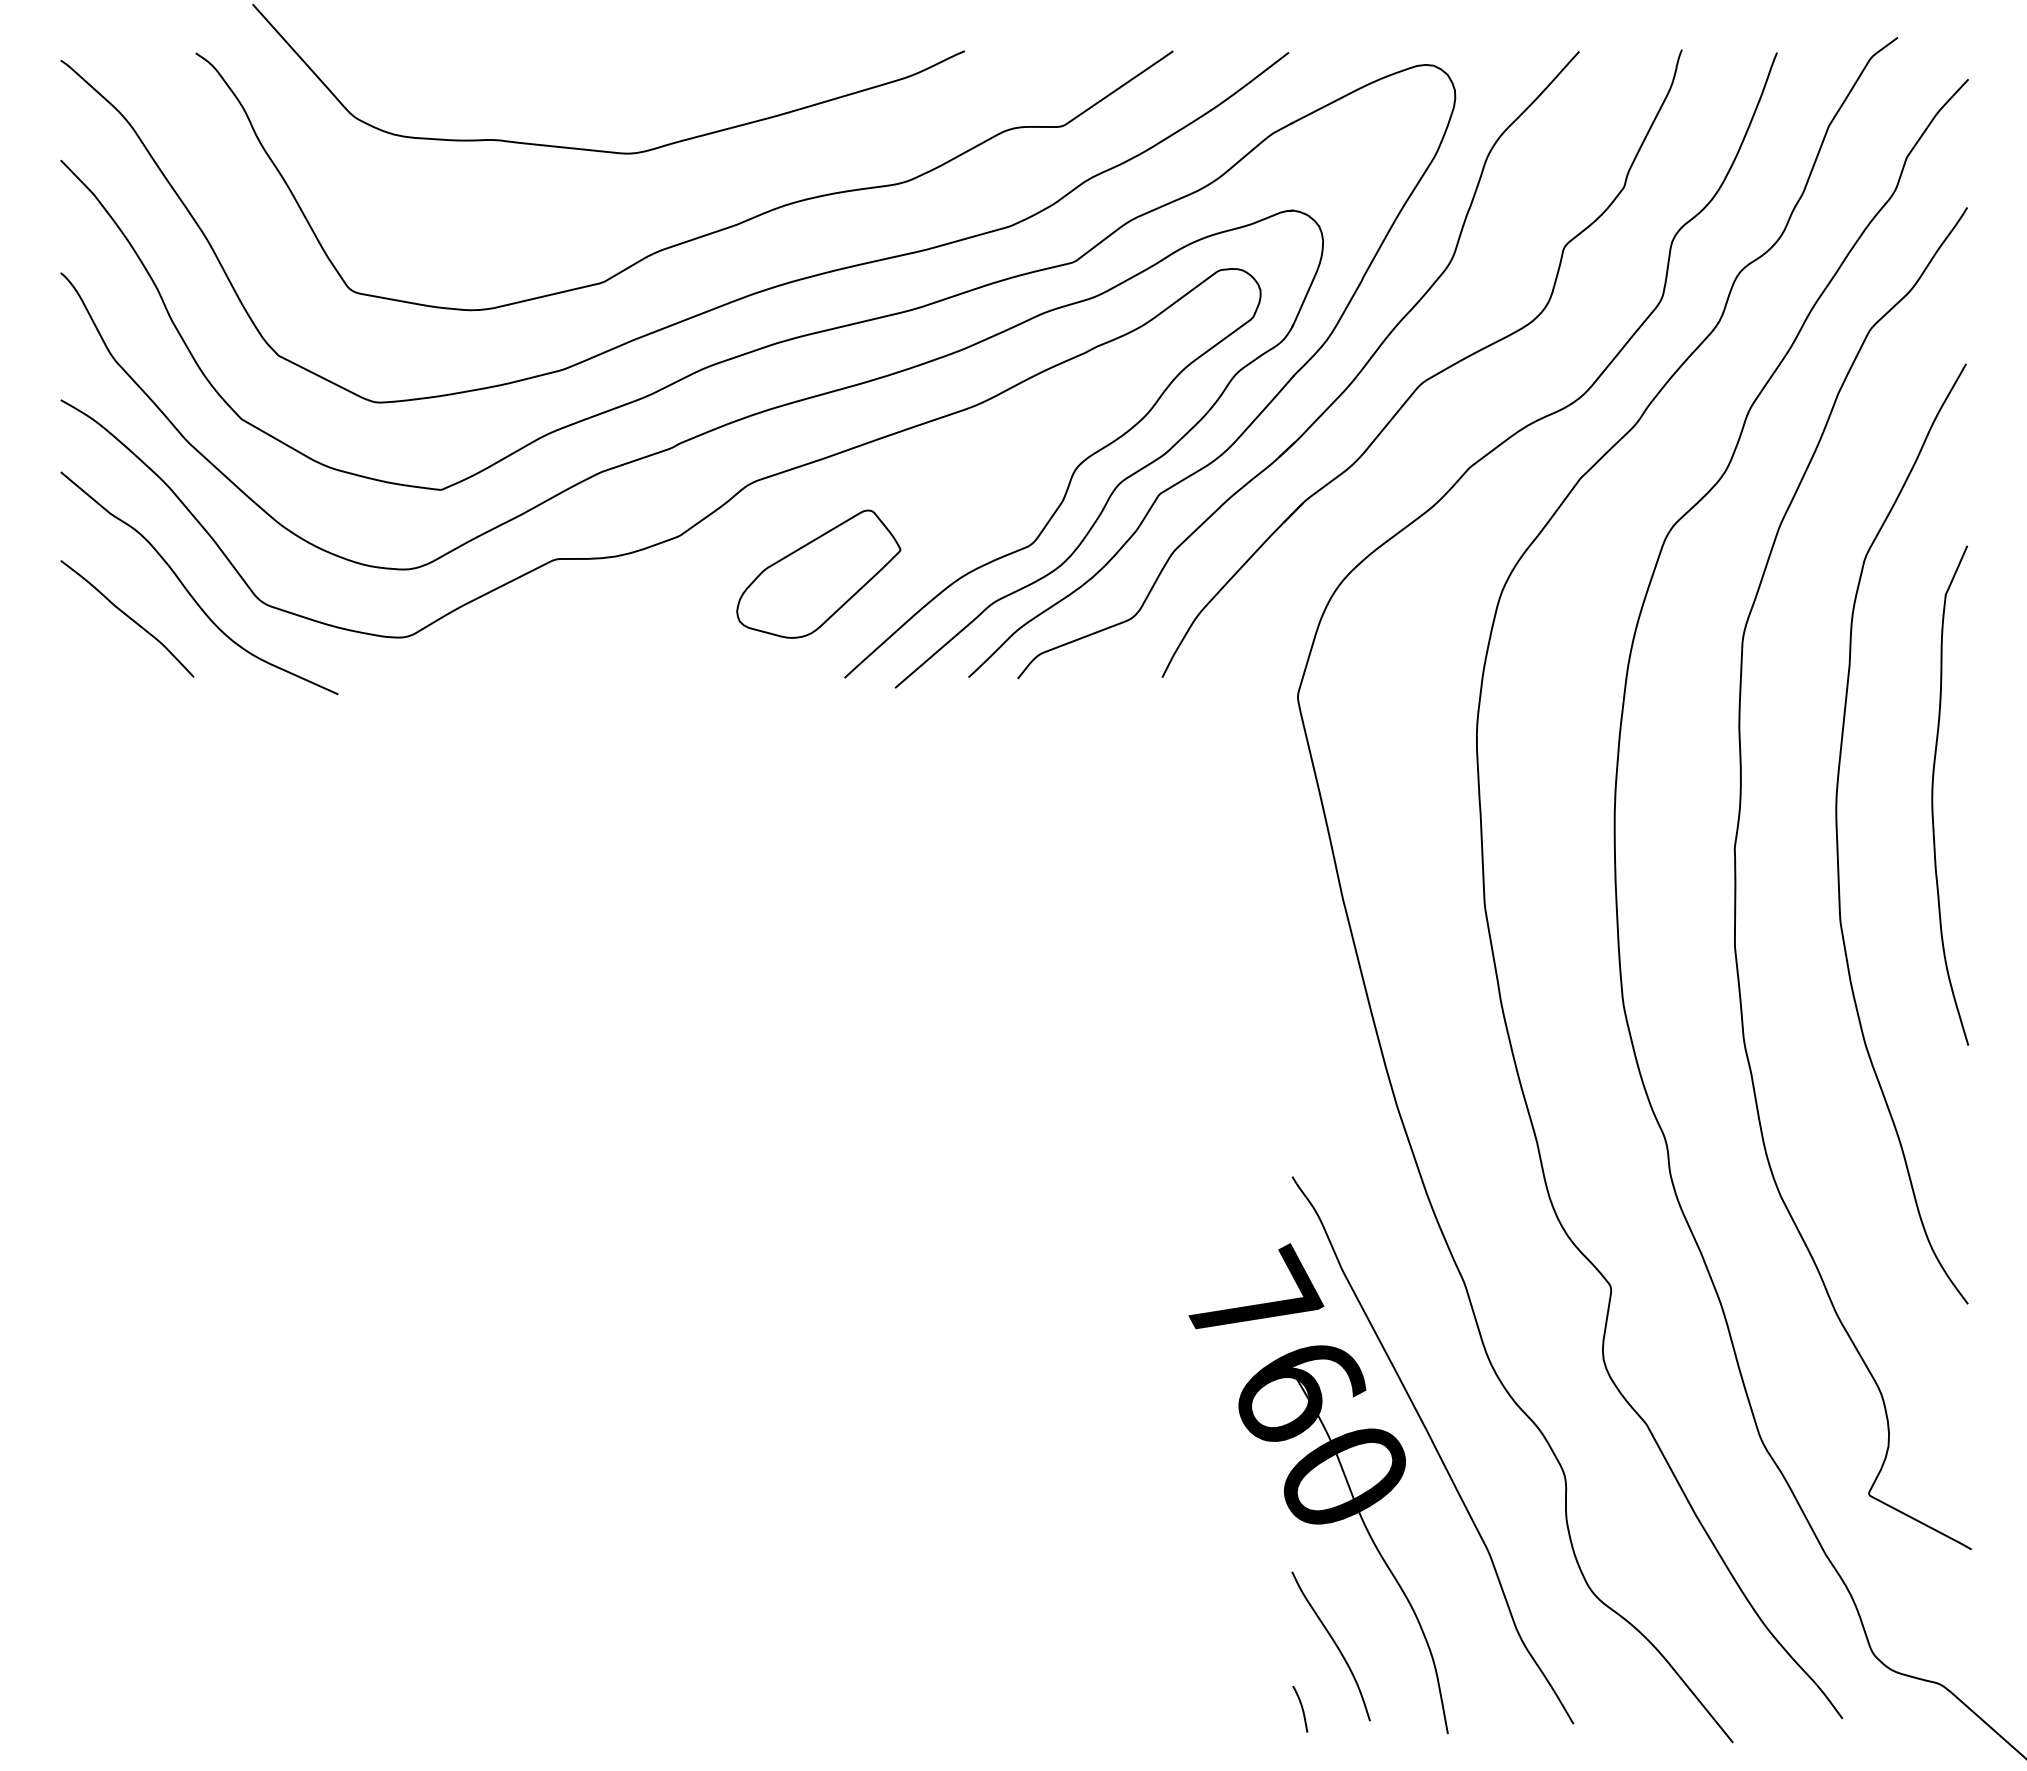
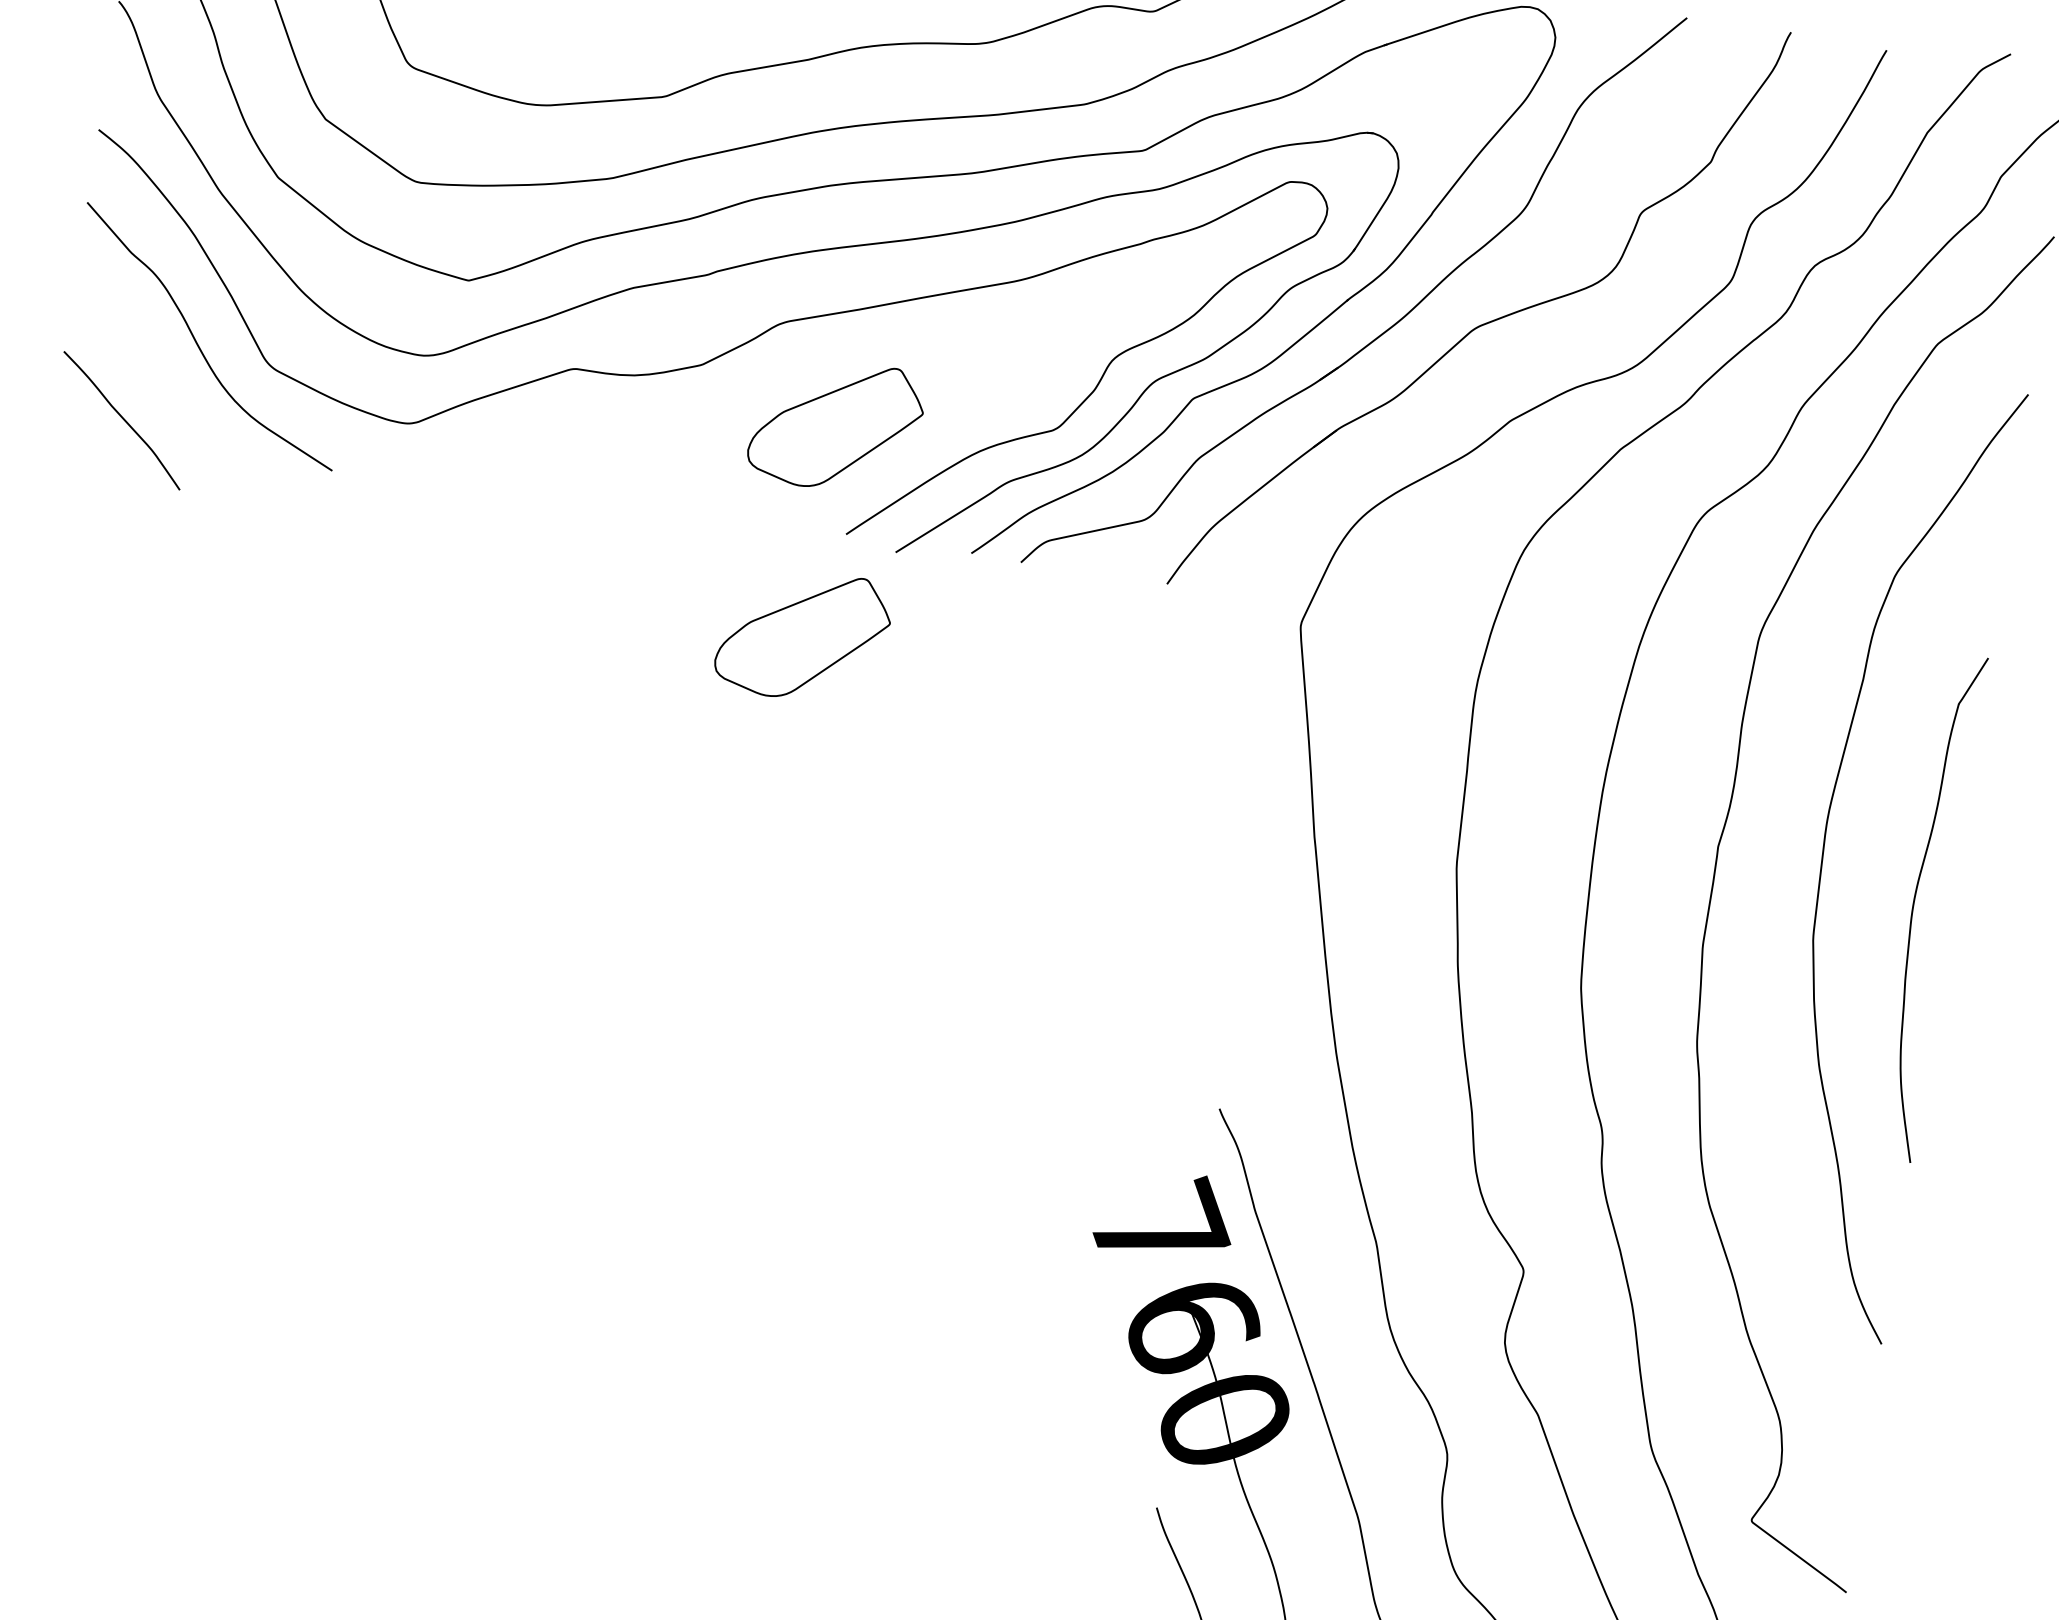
curve: (127, 617) -> (122, 419), moved
part: (818, 781) -> (803, 634), added
curve: (1933, 795) -> (1914, 904), moved

